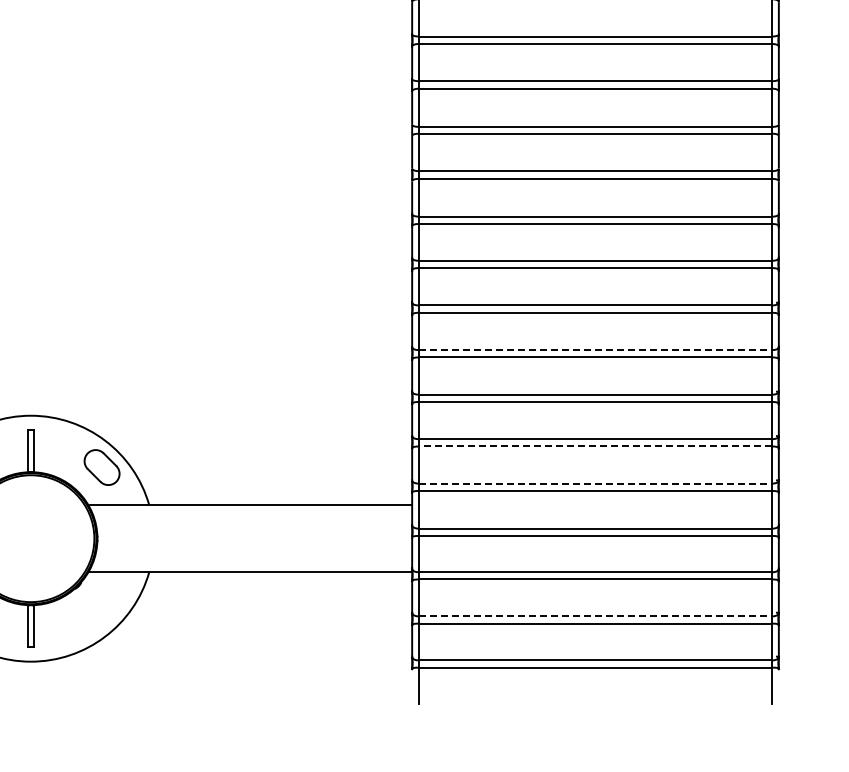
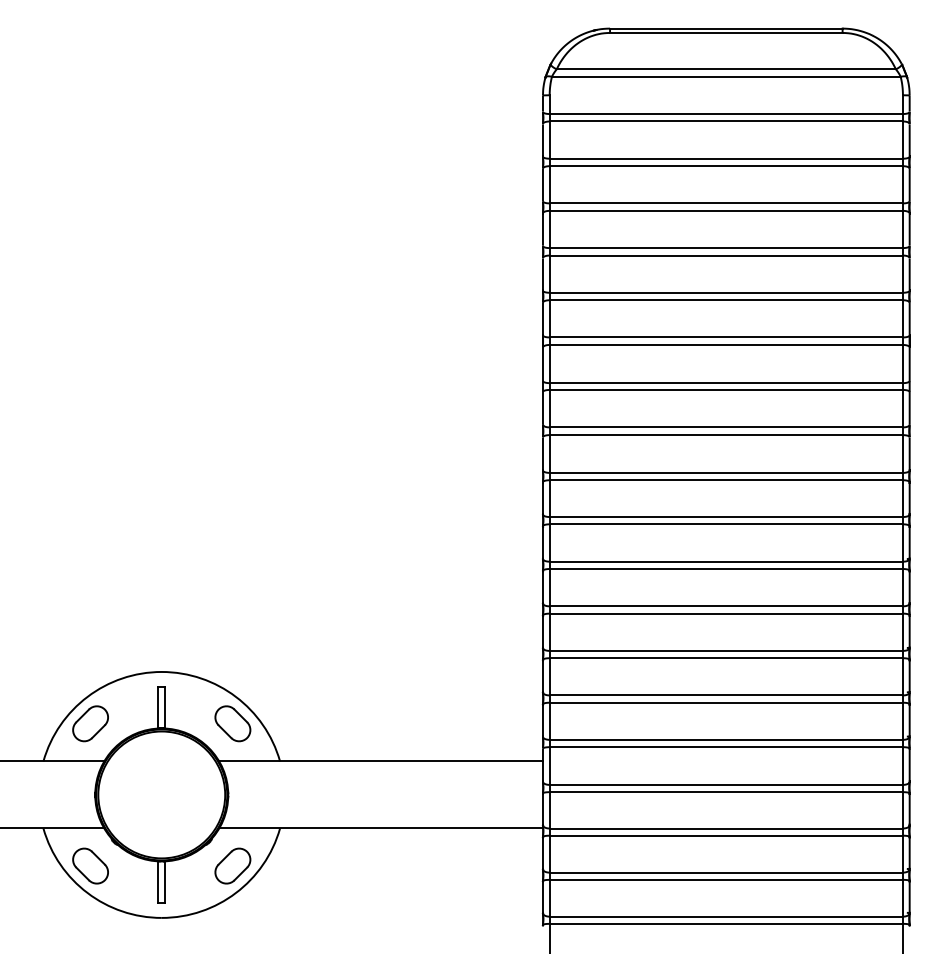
line: (595, 350) -> (726, 606), dashed -> solid
line: (595, 446) -> (726, 702), dashed -> solid
line: (595, 483) -> (726, 739), dashed -> solid
part: (101, 609) -> (232, 865), added
line: (595, 616) -> (726, 872), dashed -> solid

